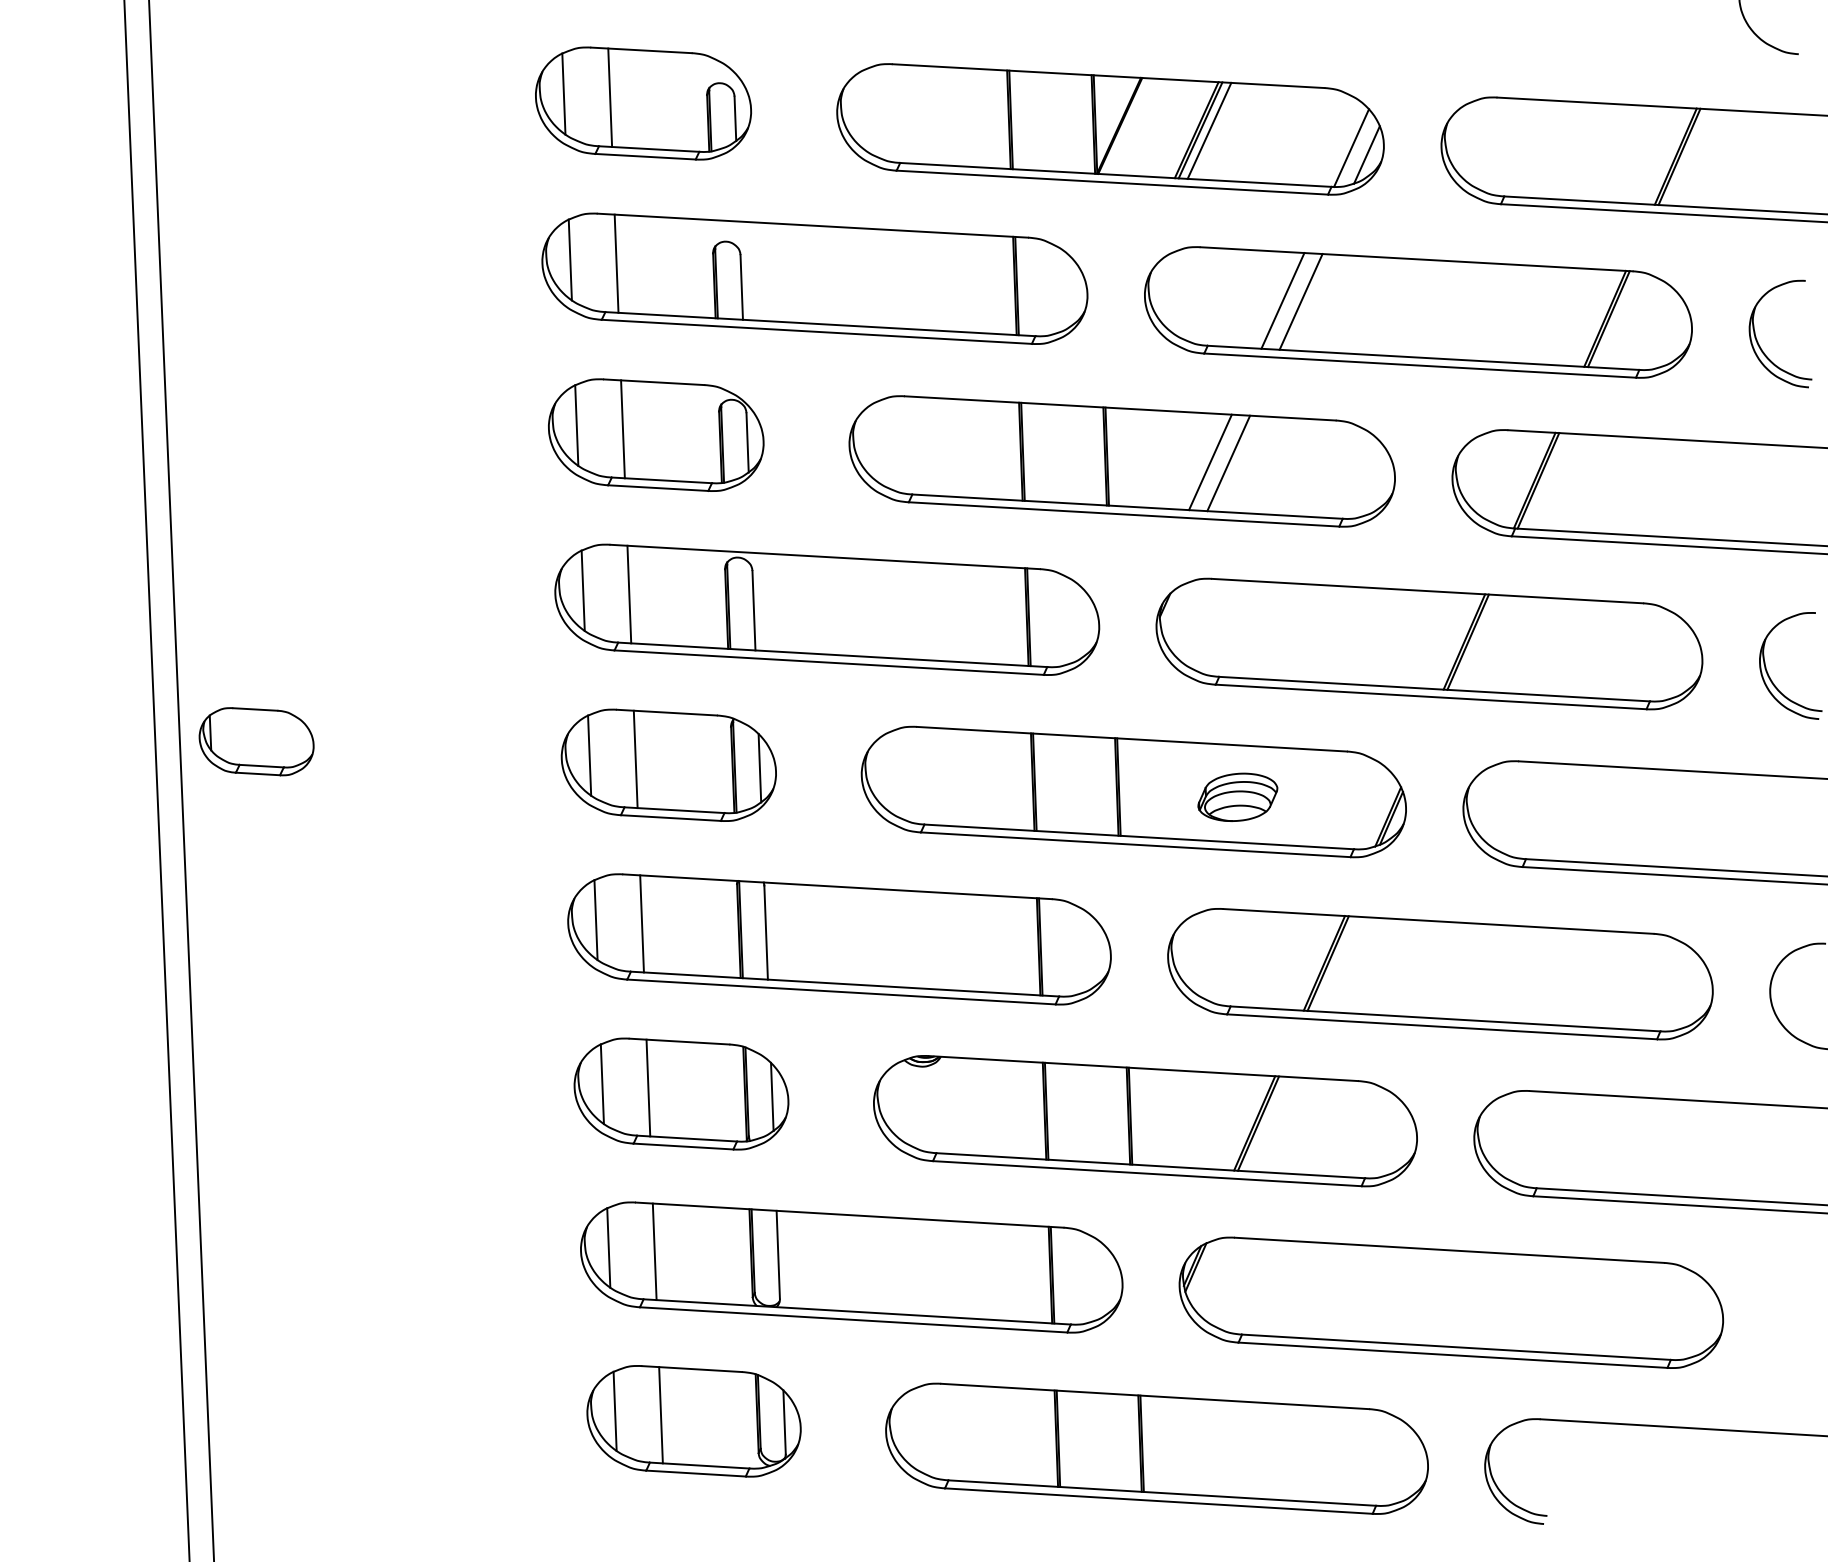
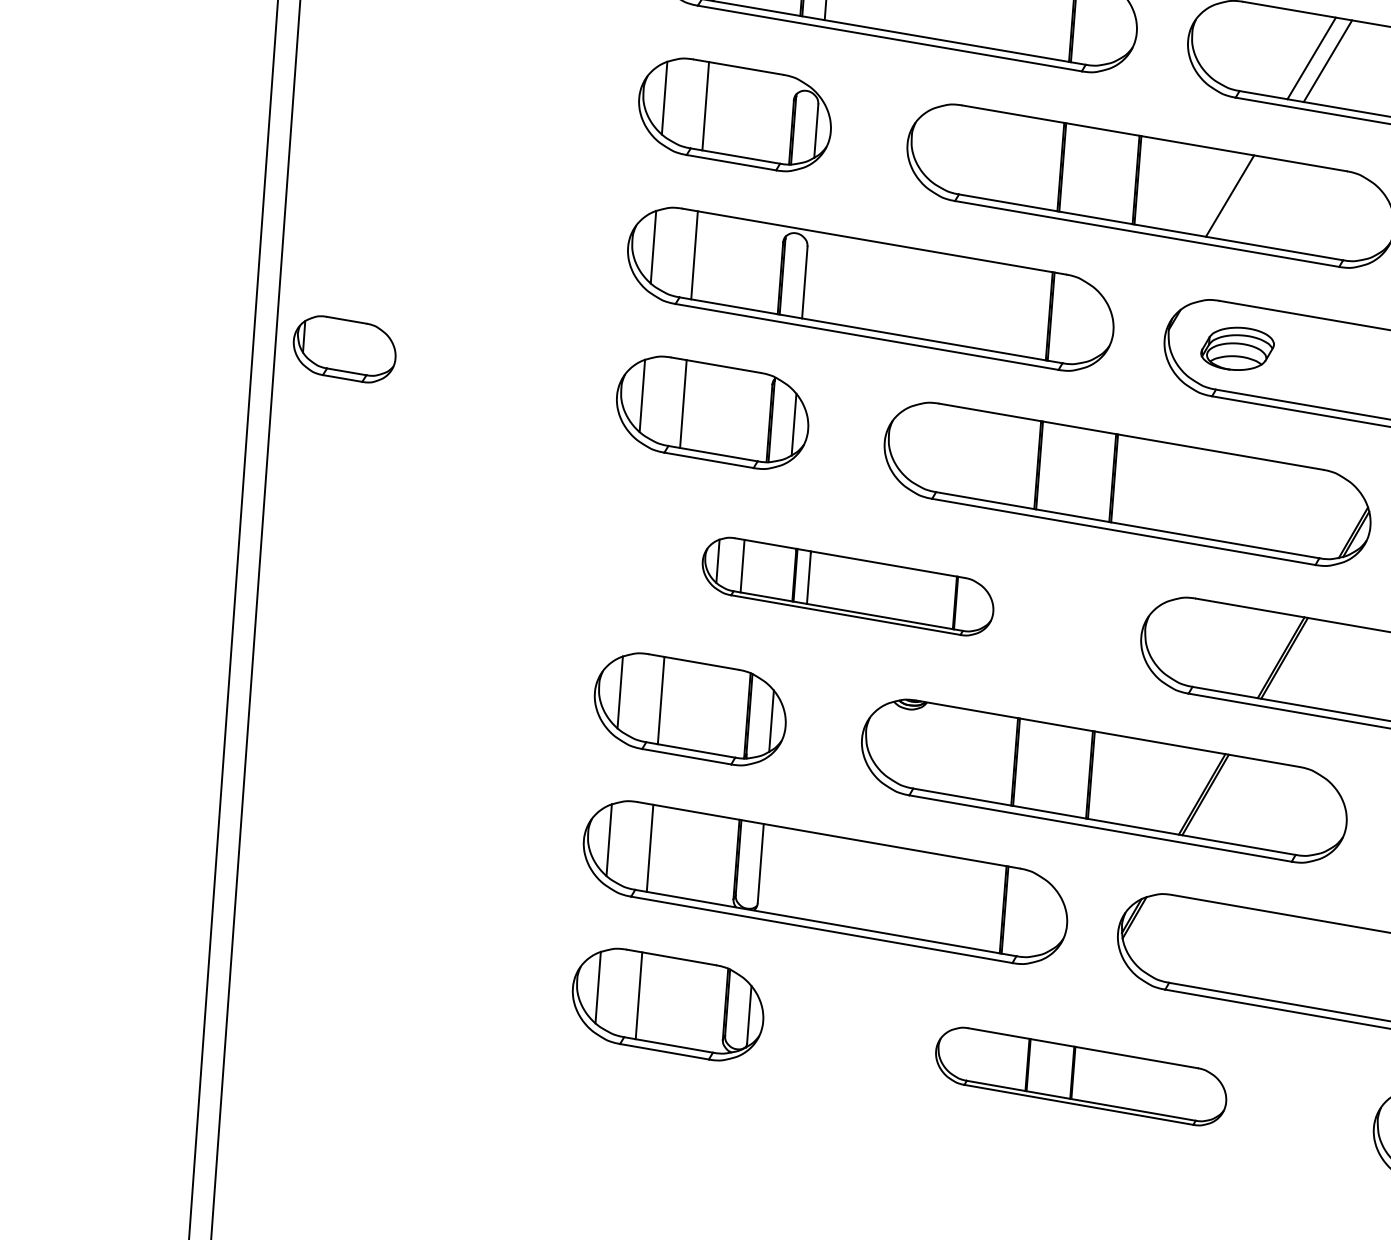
line: (1228, 463) -> (1246, 198), removed
part: (1237, 796) -> (1237, 348), moved
part: (839, 939) -> (848, 586), size x0.6
part: (1156, 1448) -> (1080, 1076), size x0.6

